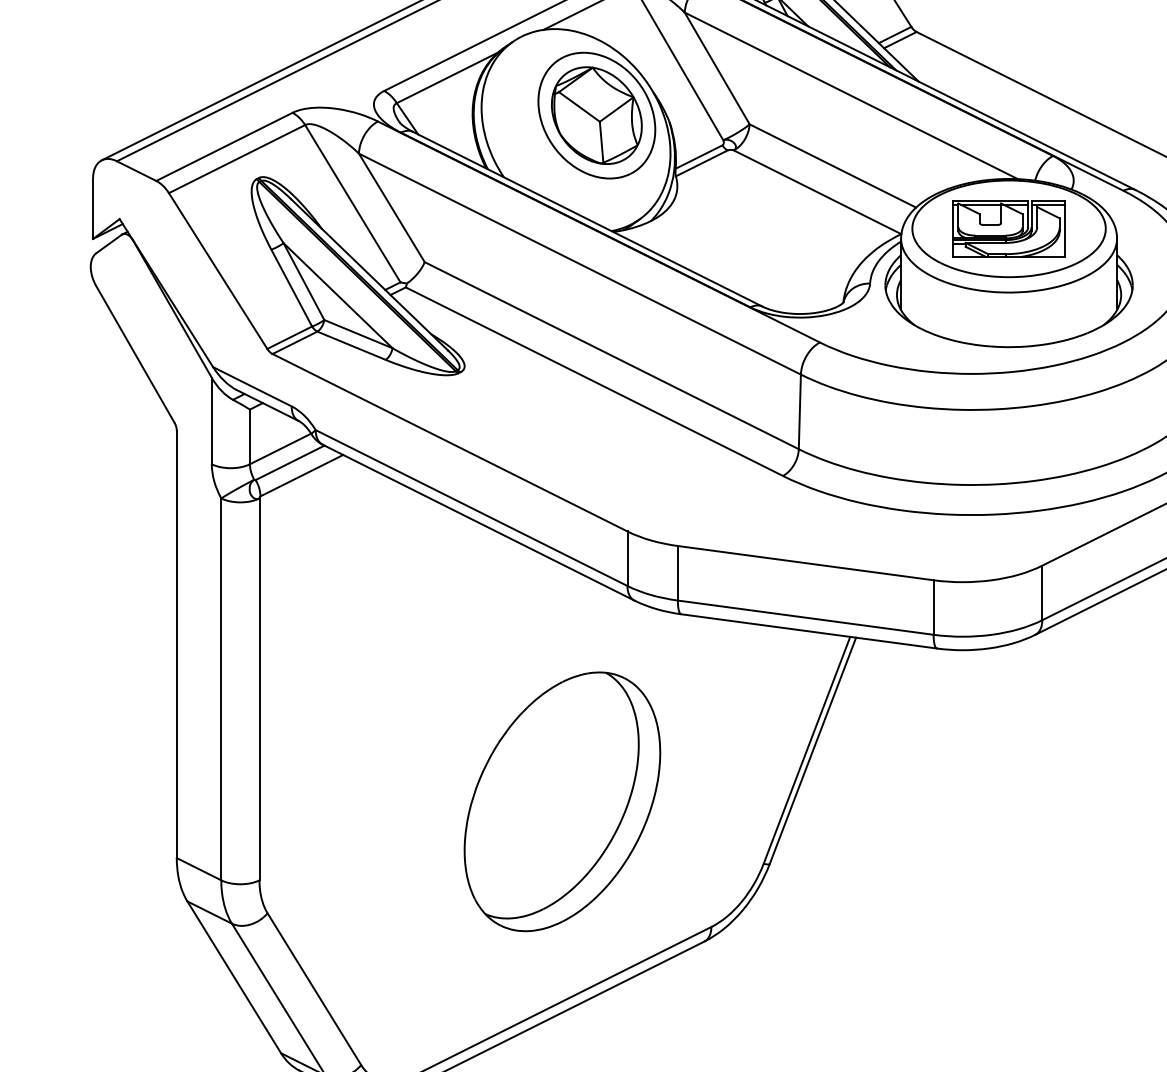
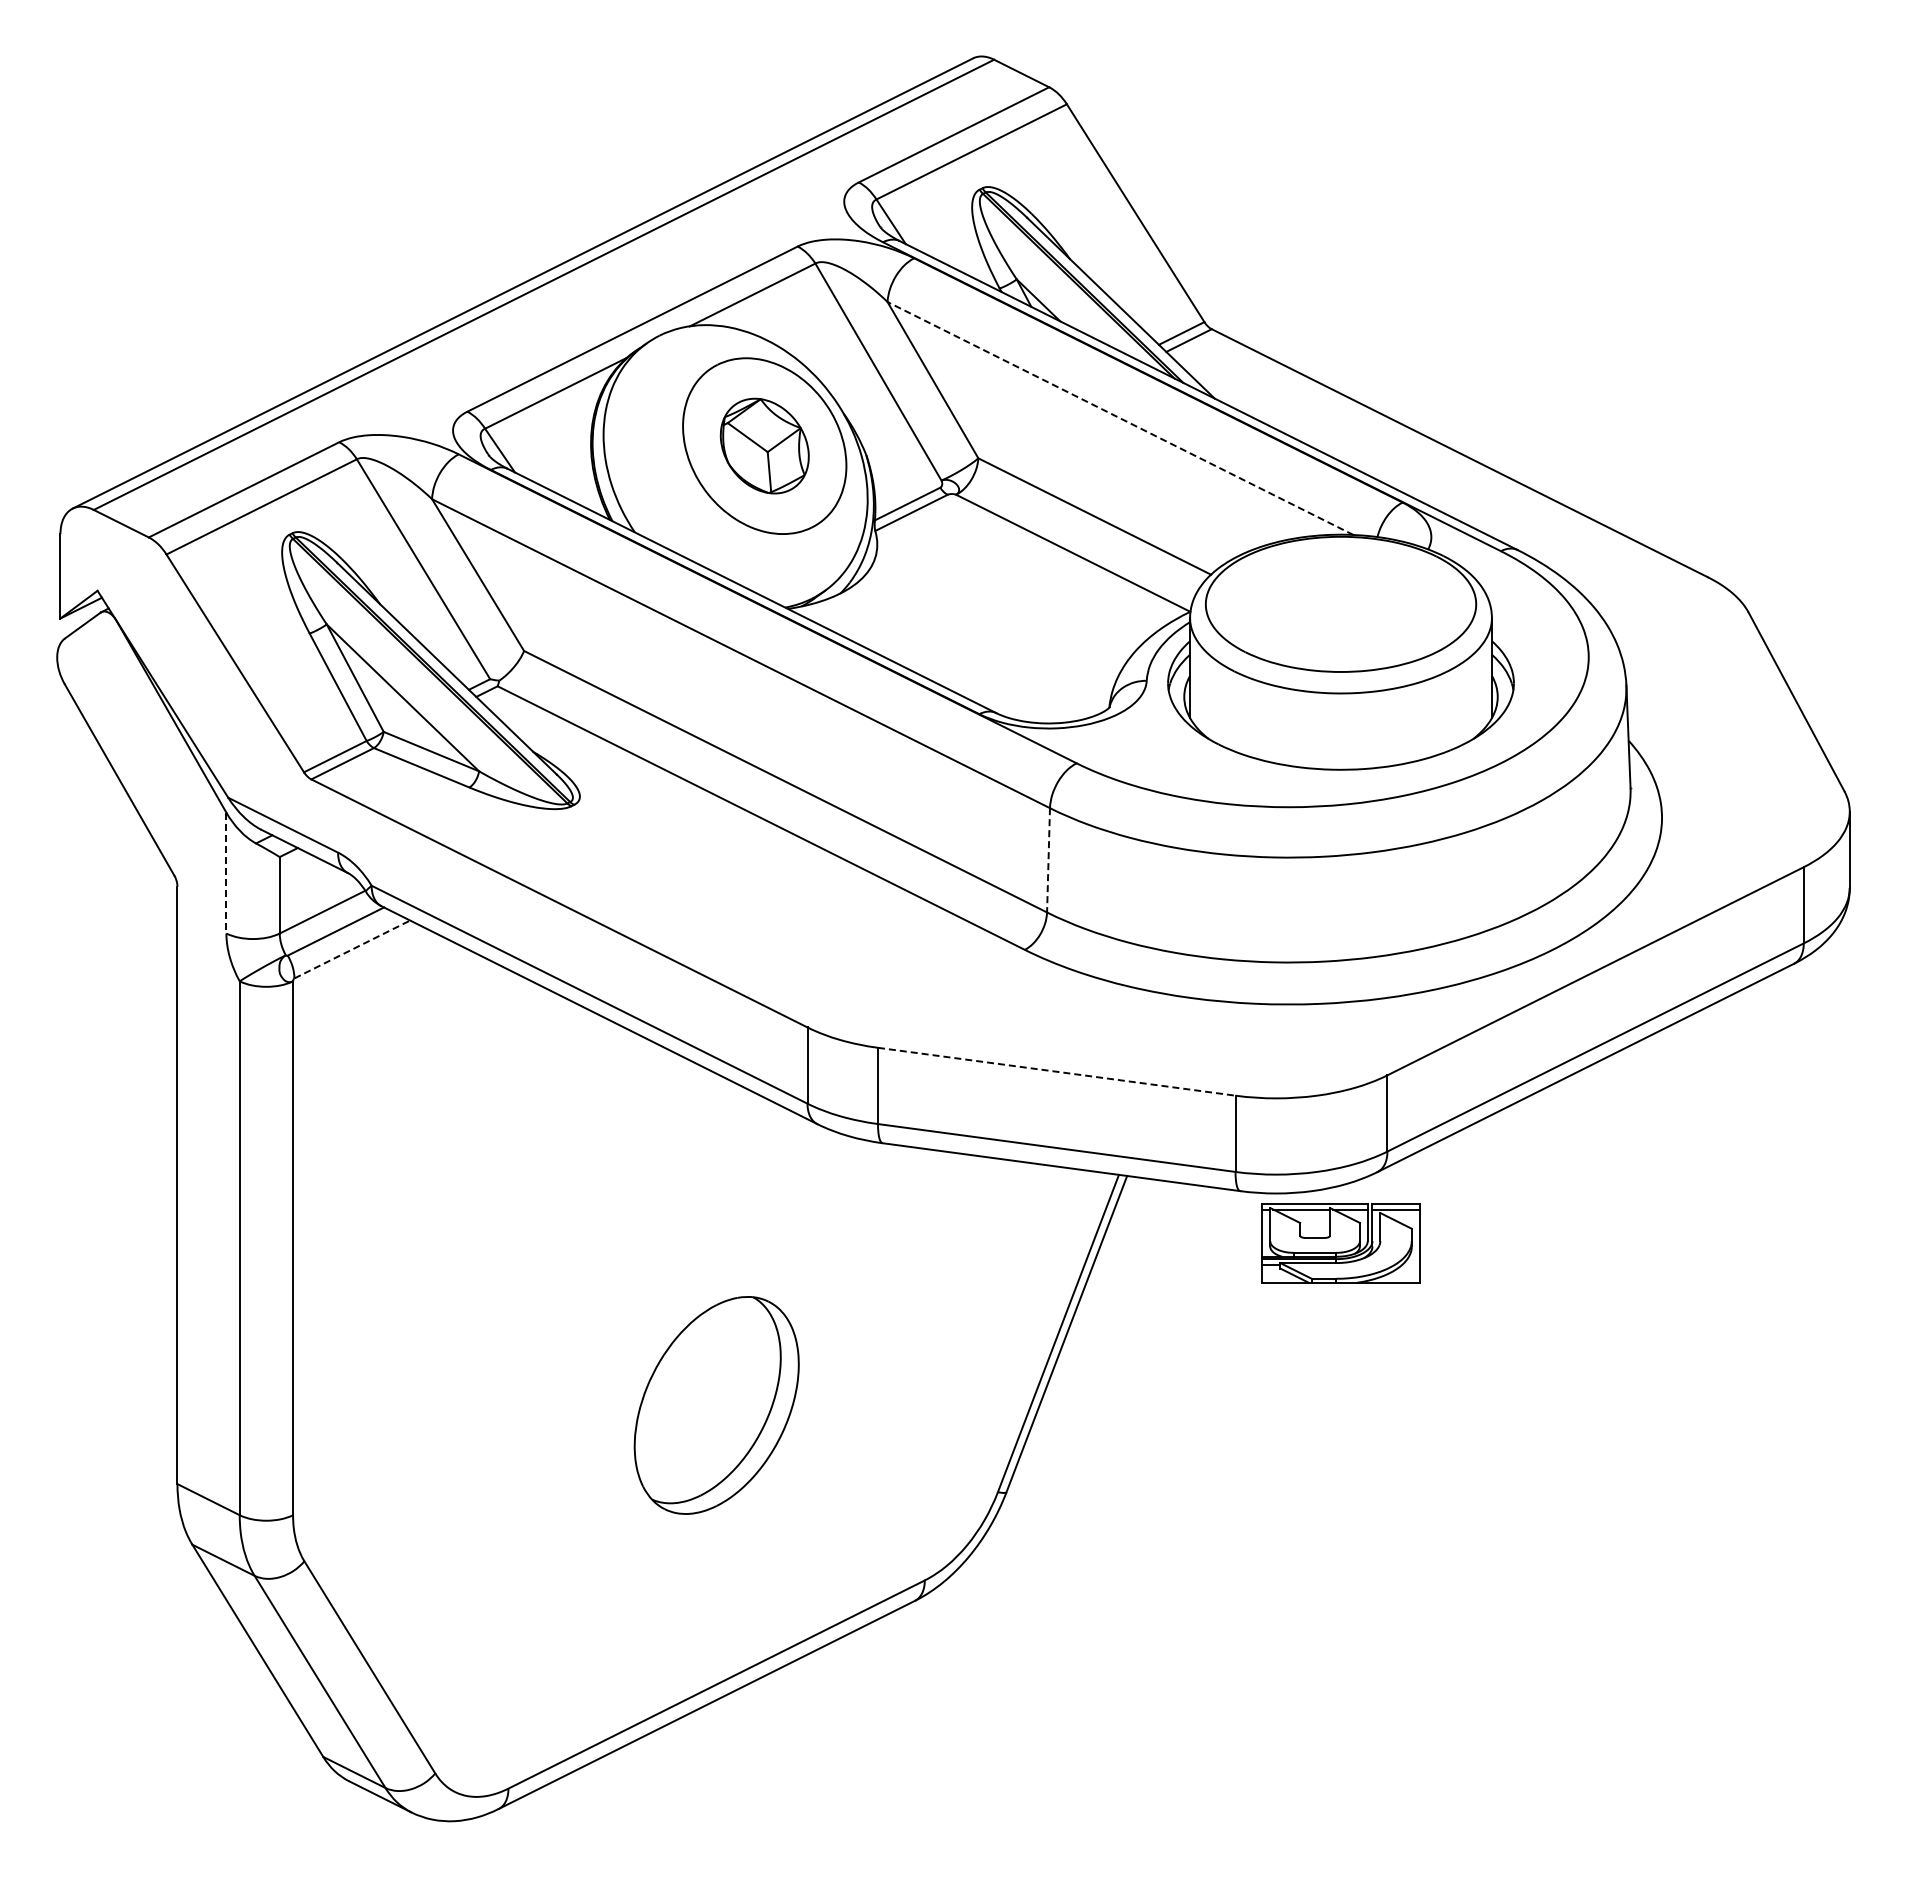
line: (851, 95) -> (1120, 418), solid -> dashed
part: (596, 115) -> (764, 445), size x0.7
part: (1008, 228) -> (1340, 1243), moved
line: (799, 412) -> (1048, 860), solid -> dashed
line: (211, 421) -> (226, 873), solid -> dashed
line: (301, 475) -> (352, 949), solid -> dashed
line: (806, 562) -> (1057, 1071), solid -> dashed
part: (562, 801) -> (716, 1405), size x0.6

